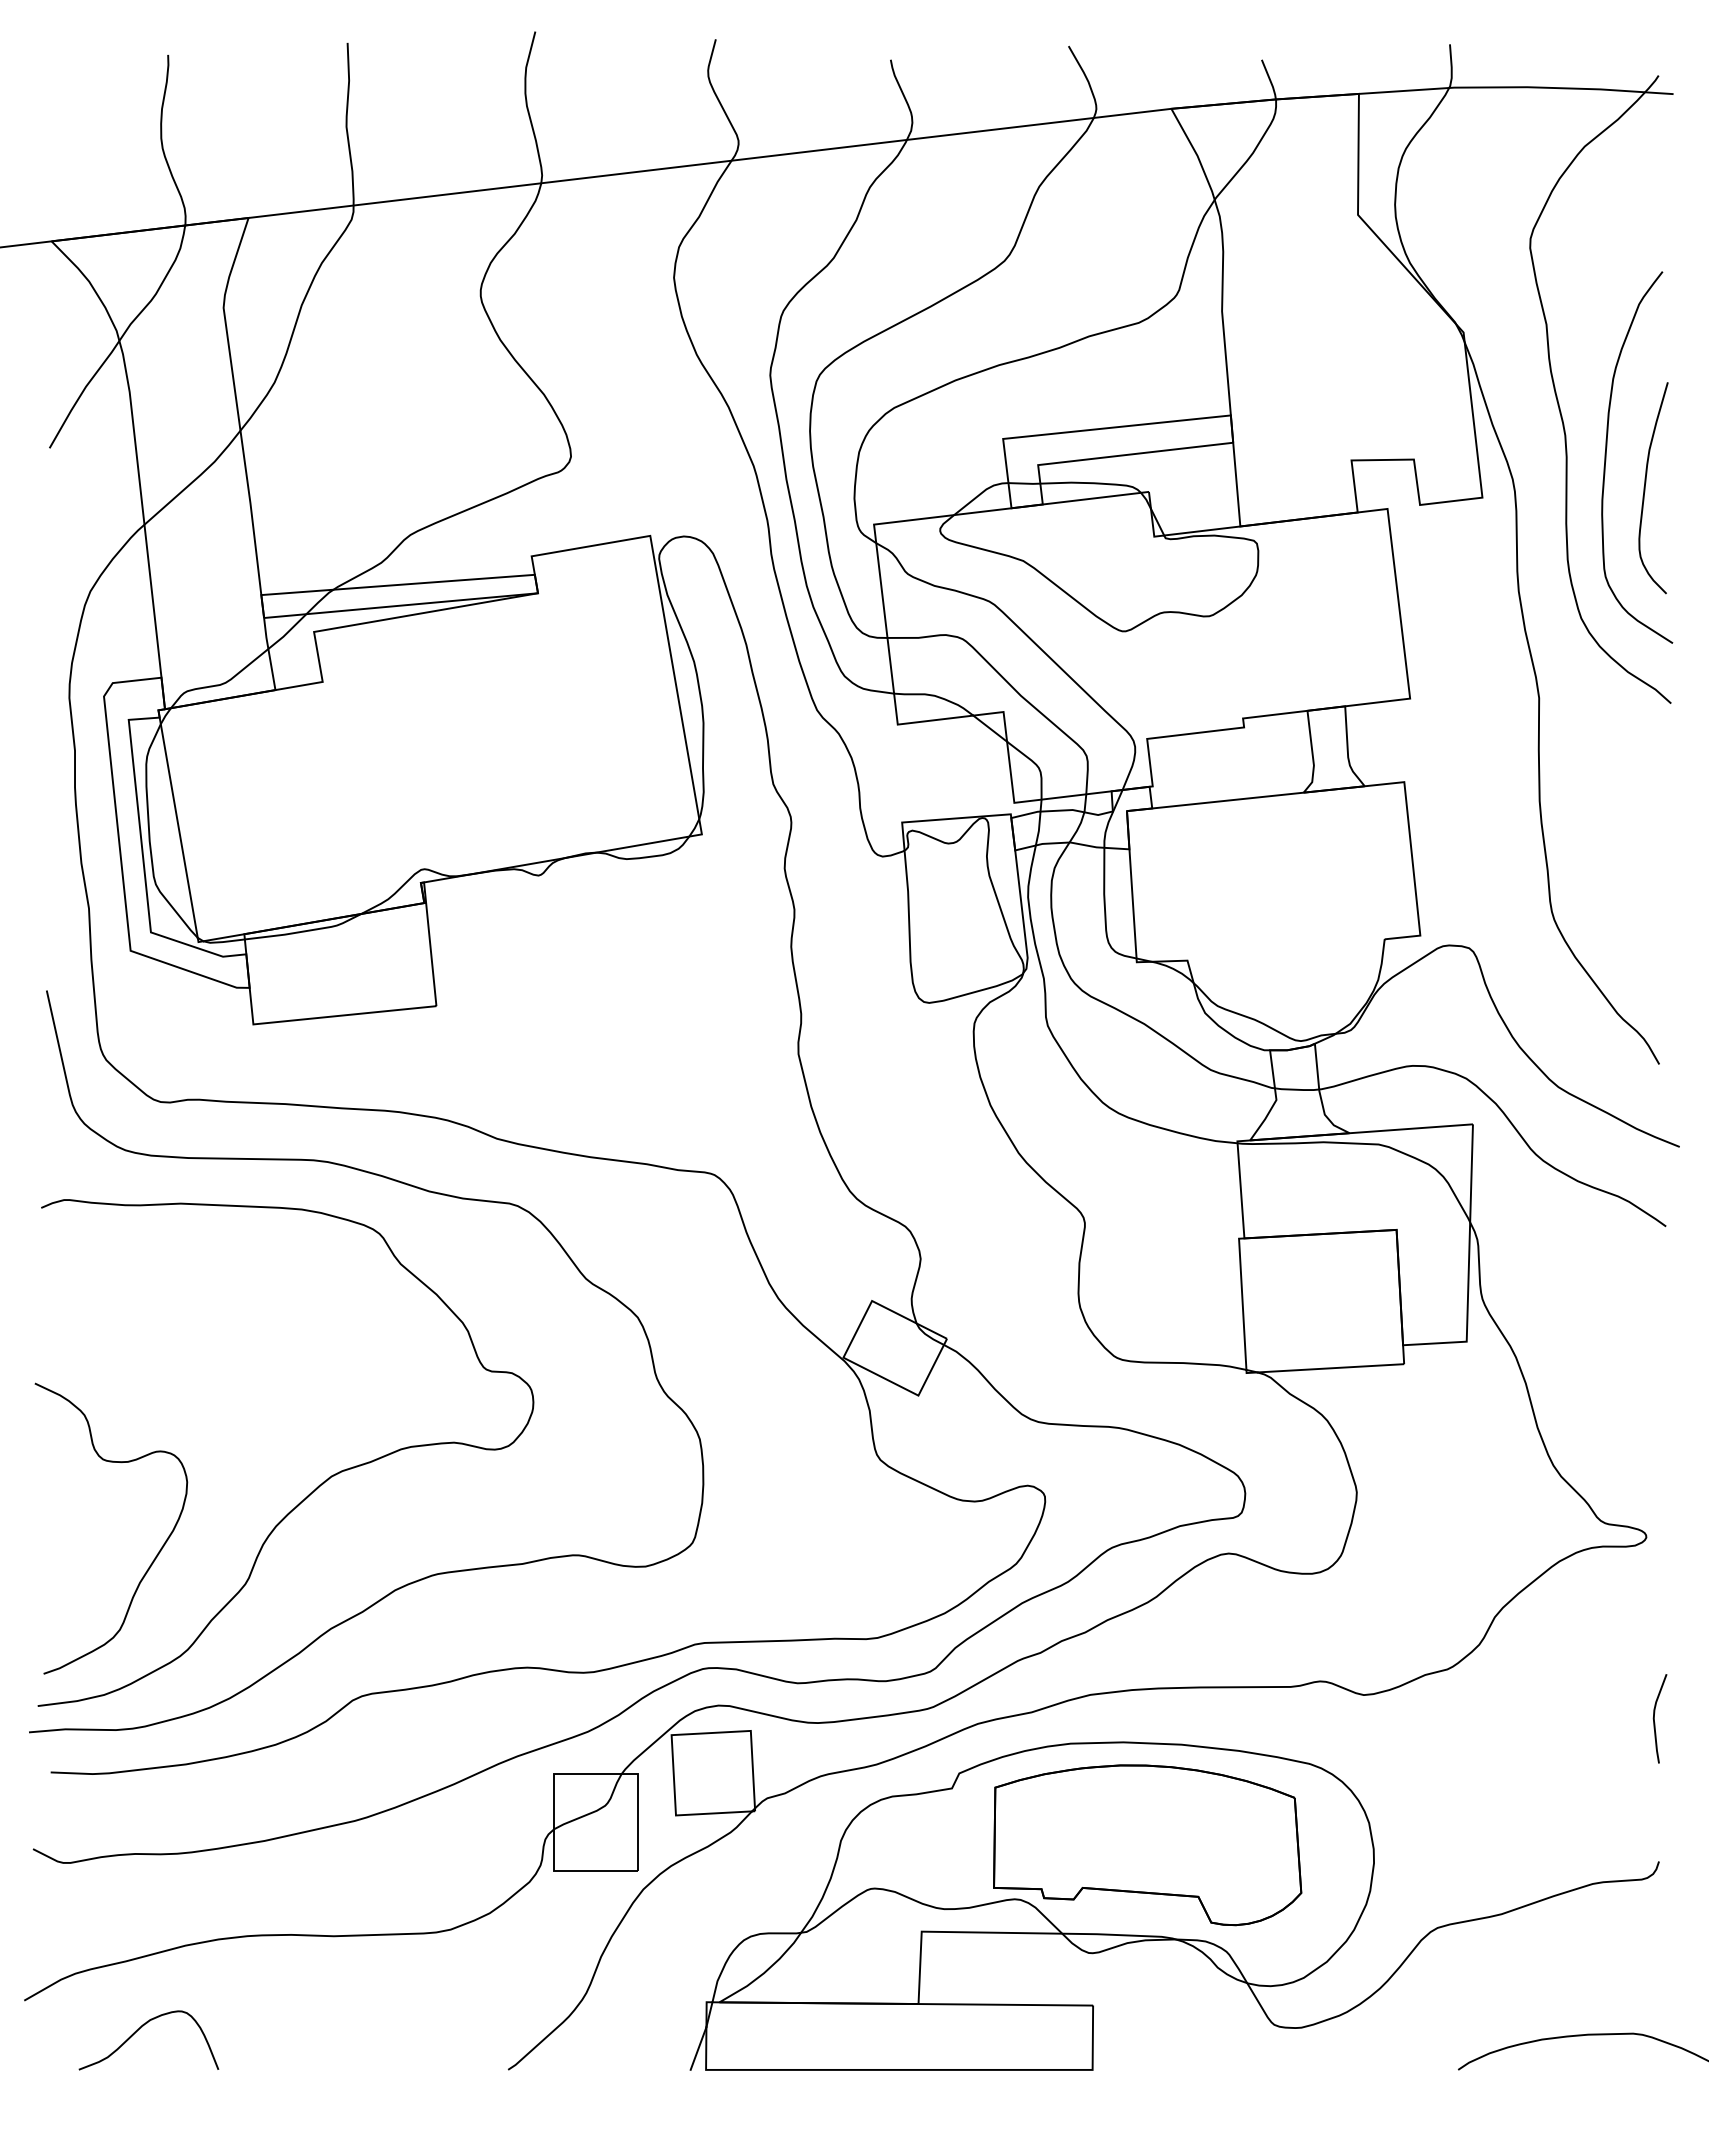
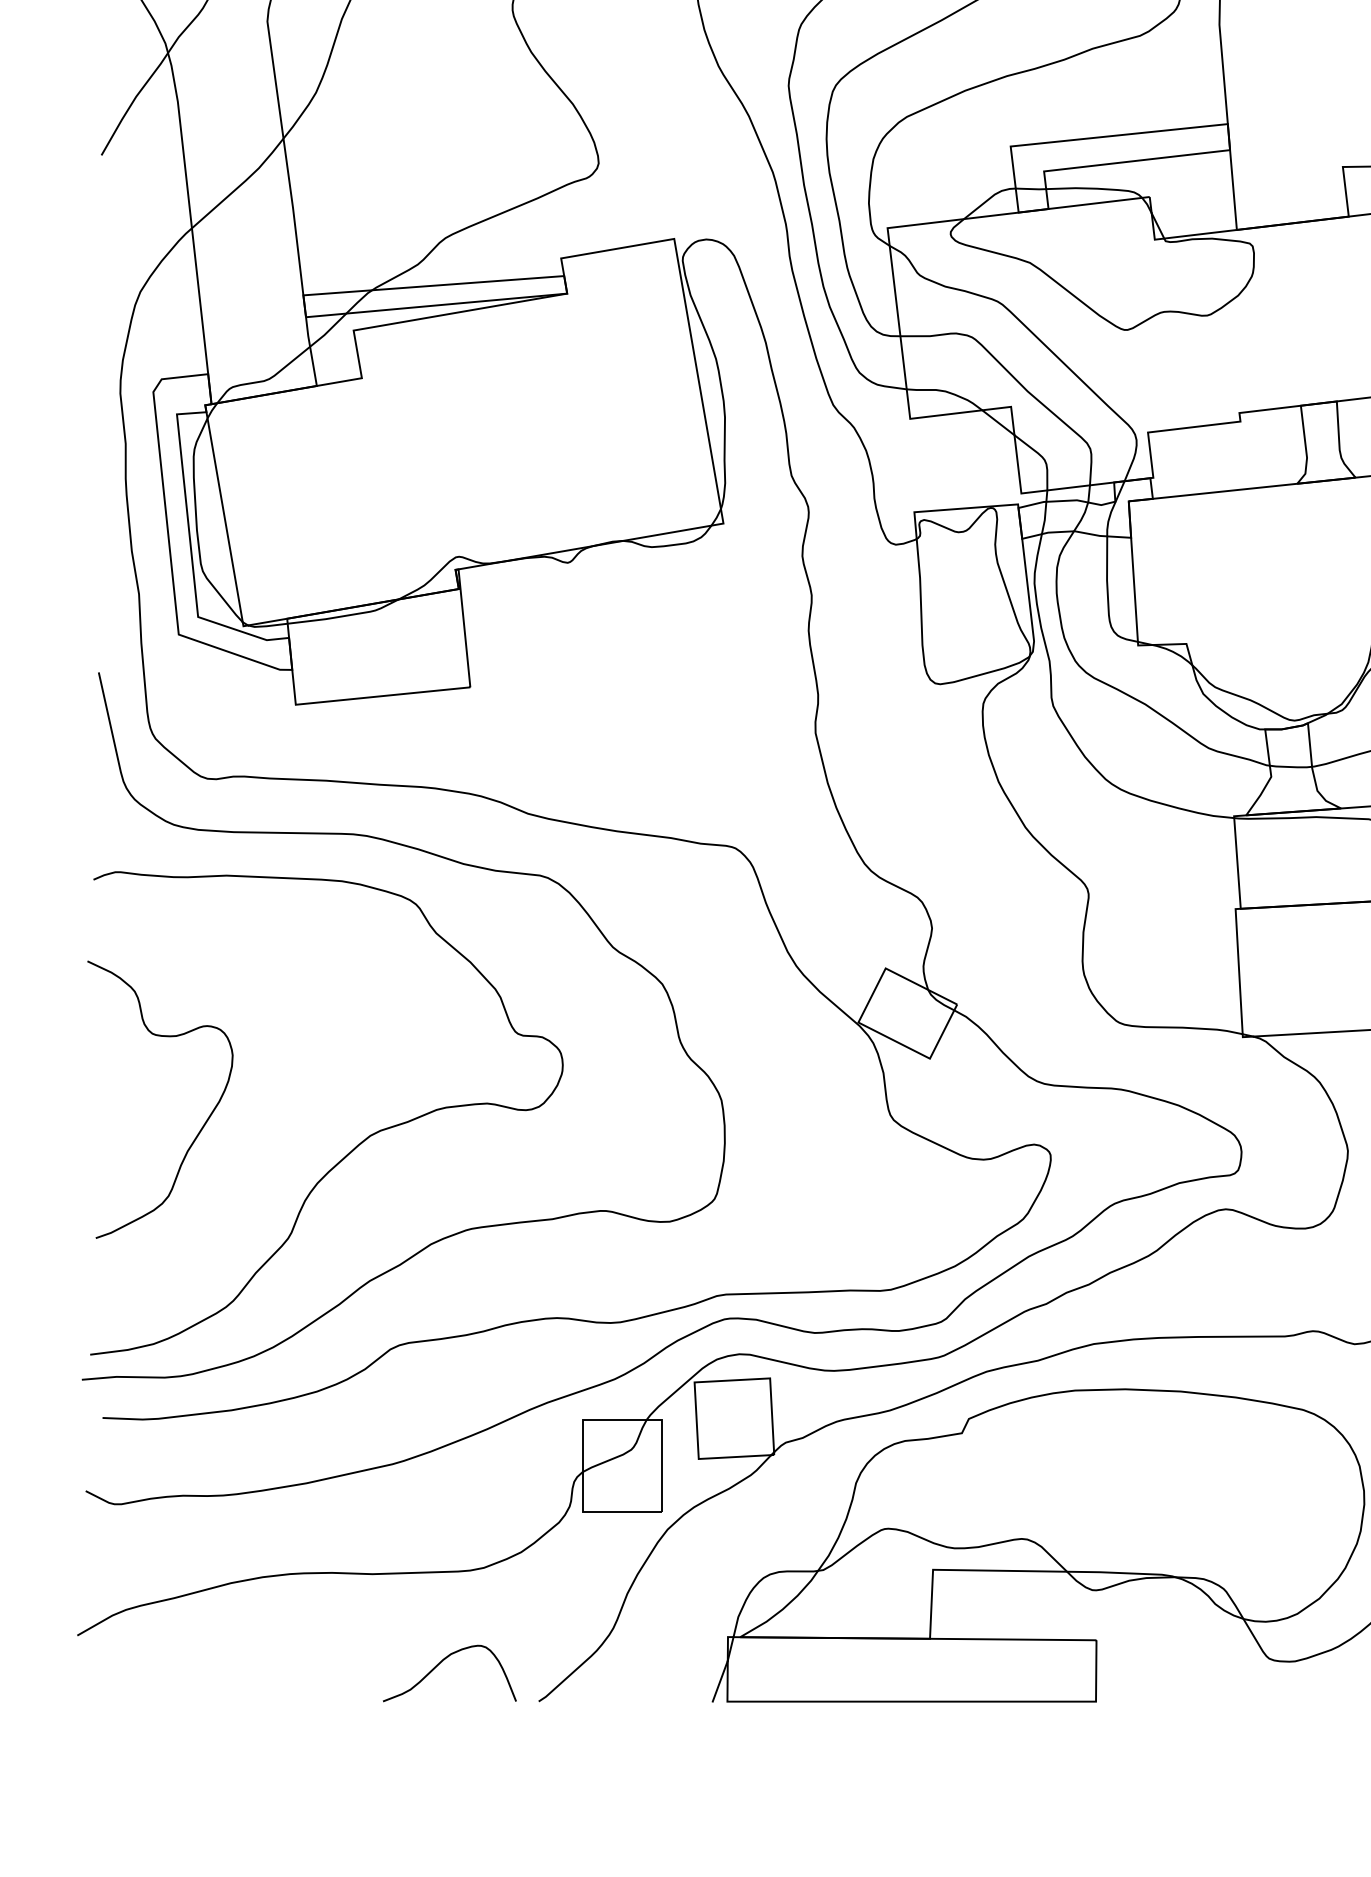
curve: (156, 1554) -> (203, 1124), moved
part: (1147, 1845) -> (1148, 1487), removed
curve: (138, 2030) -> (439, 1664), moved

